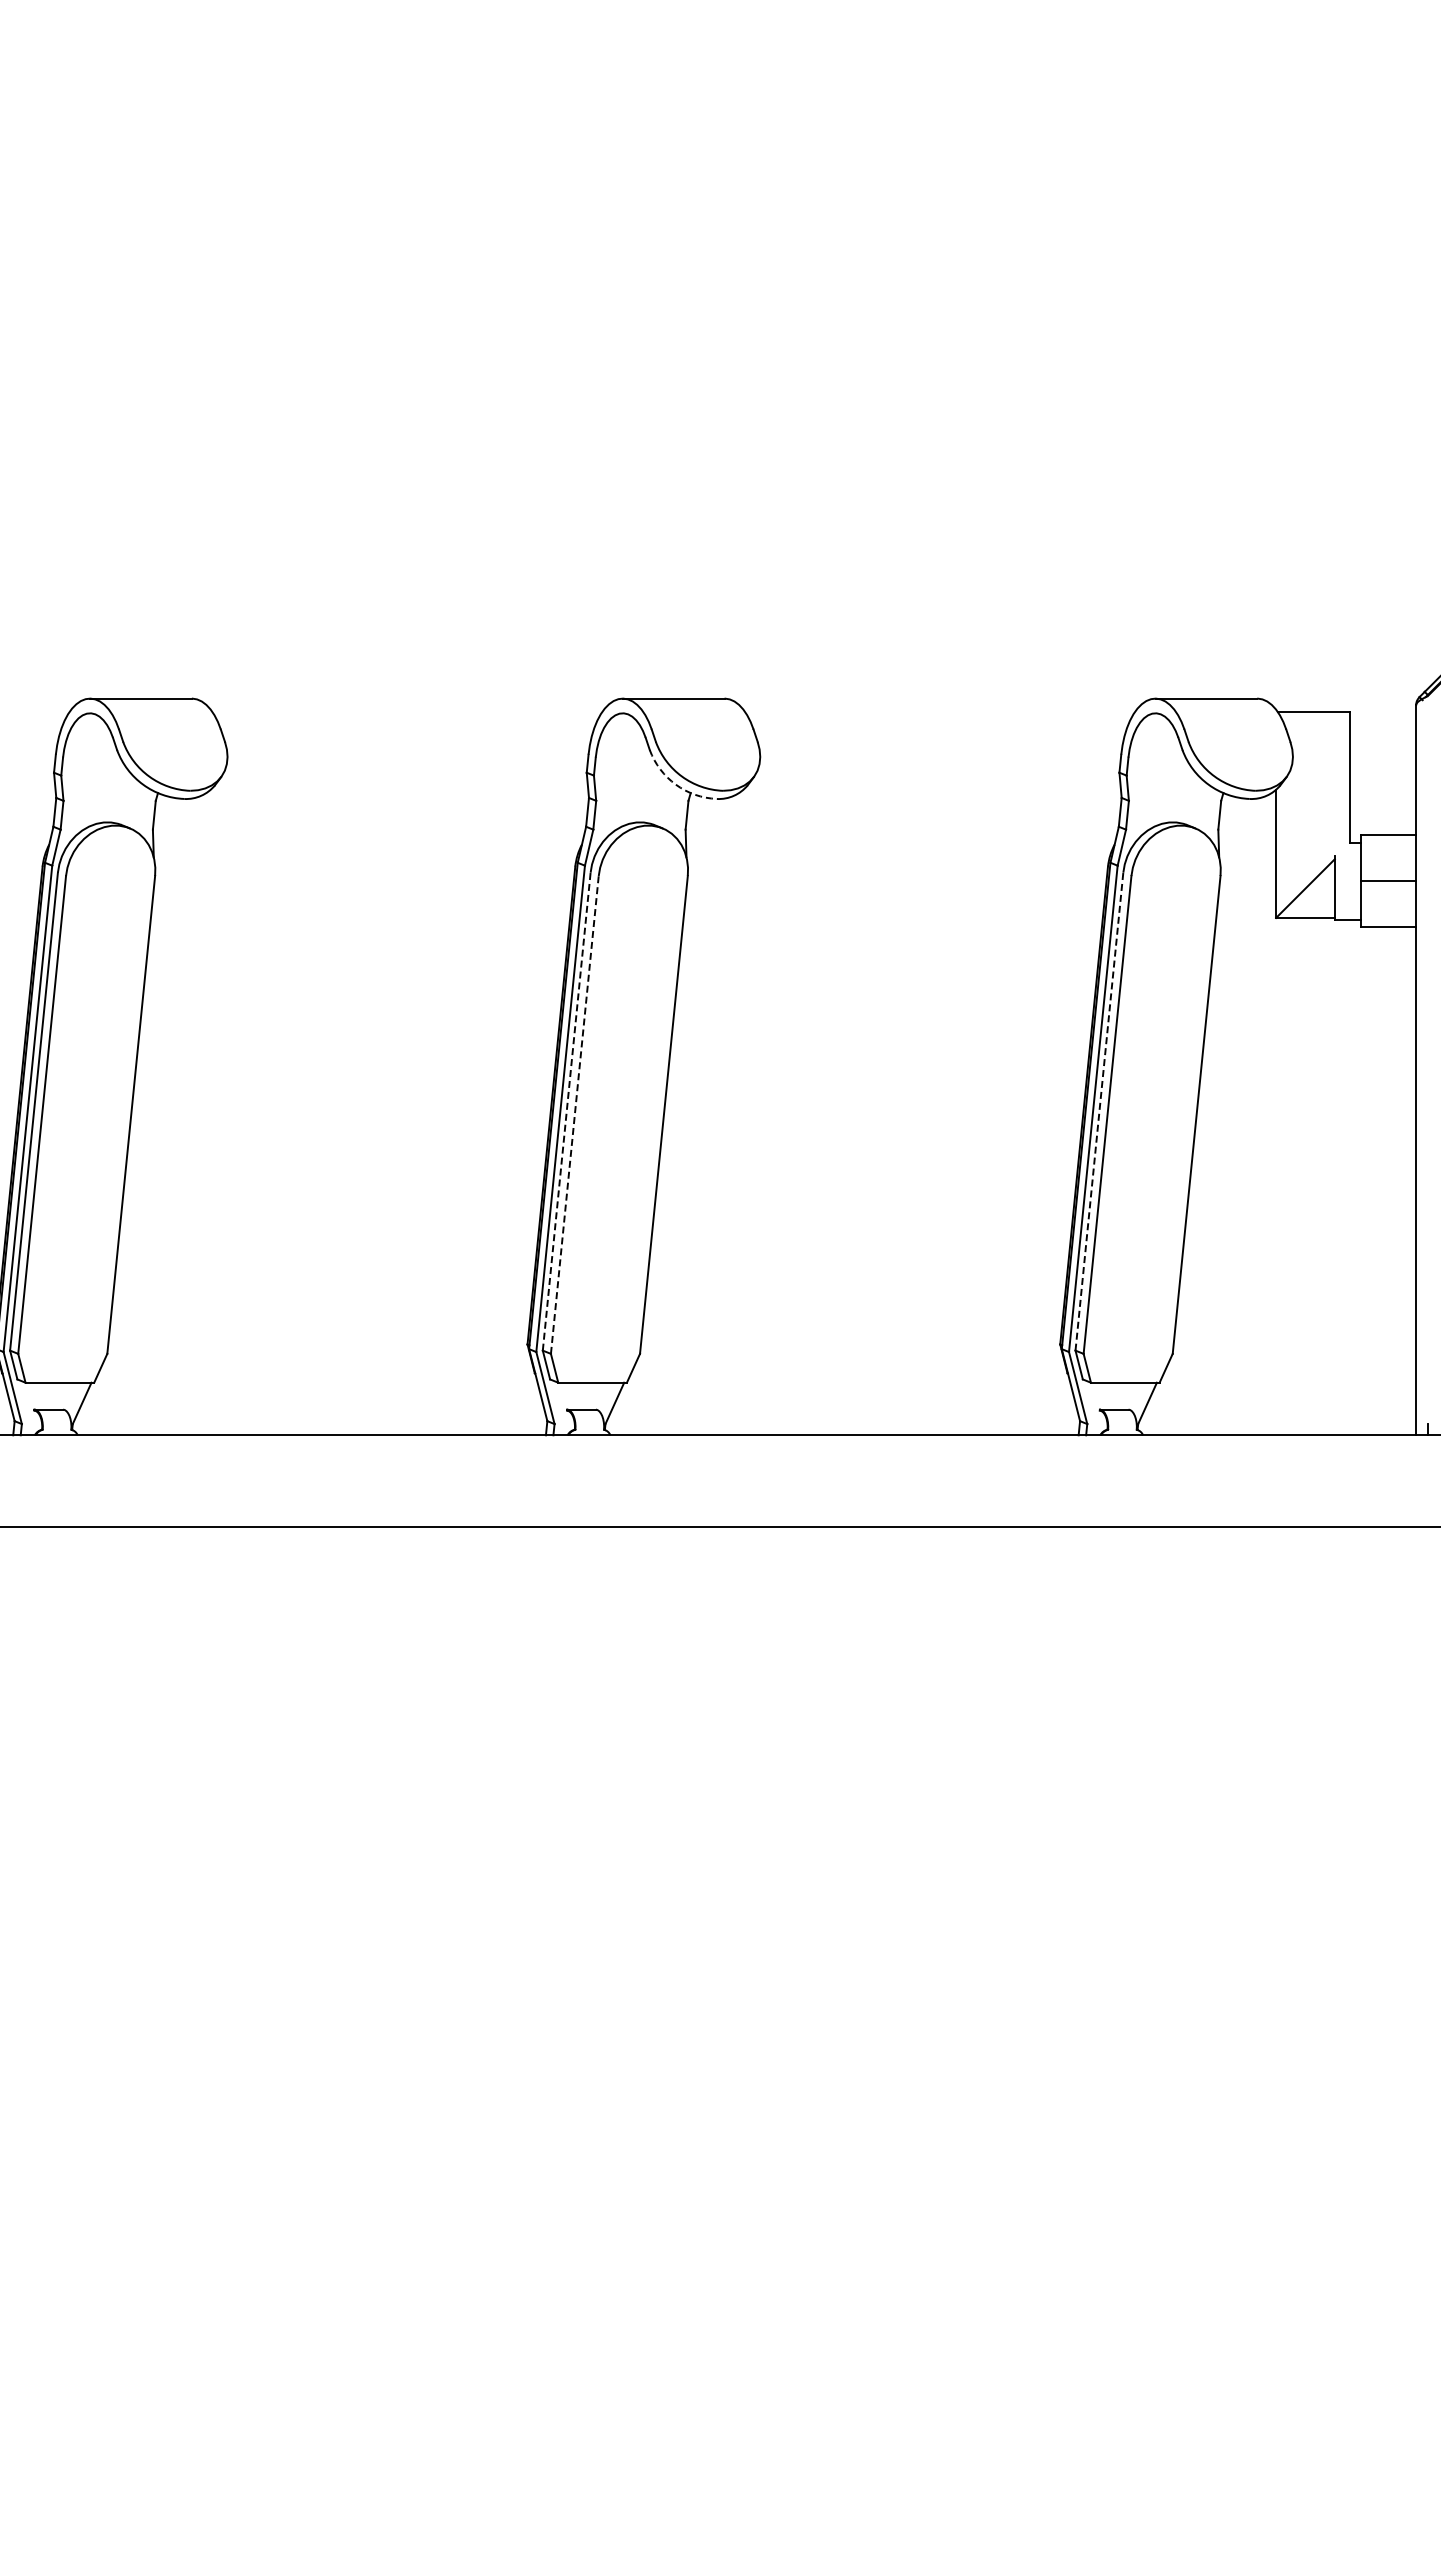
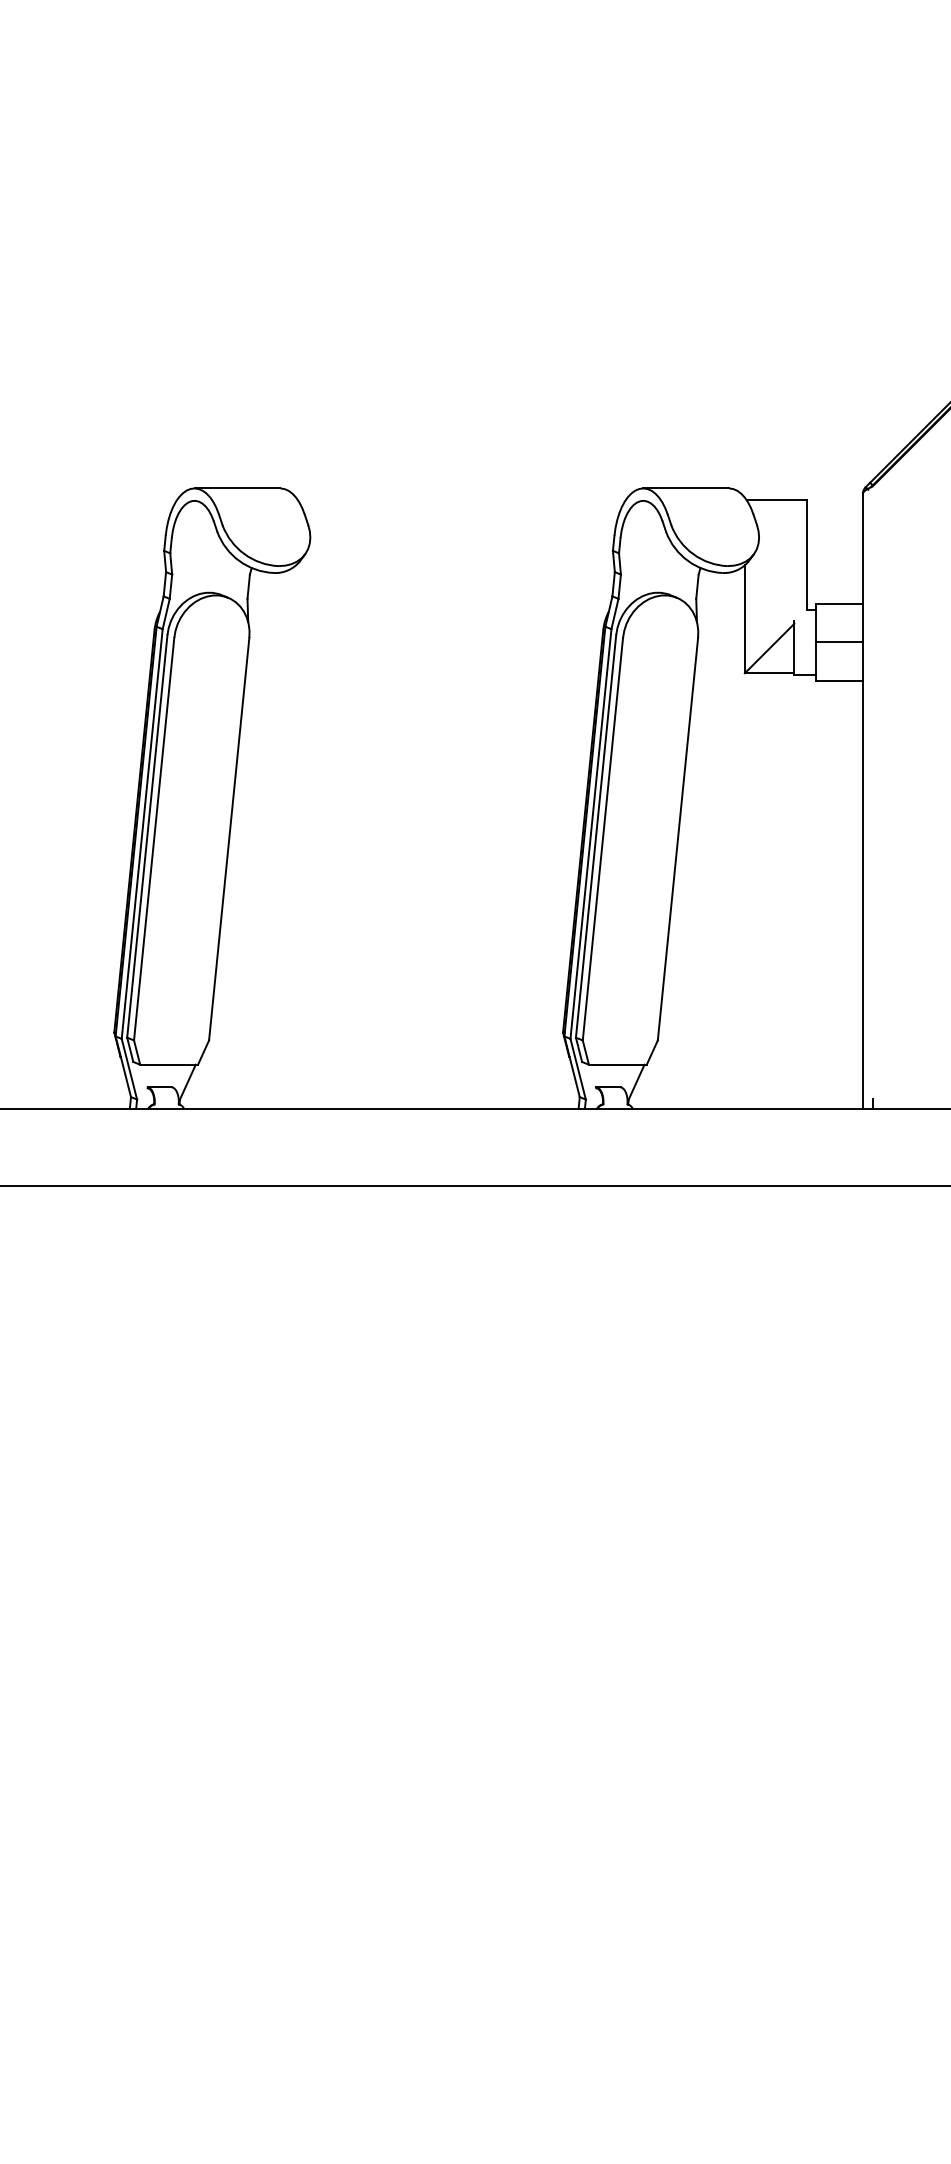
arc: (675, 784) -> (238, 560), dashed -> solid
line: (566, 1111) -> (147, 836), dashed -> solid
line: (1099, 1111) -> (596, 836), dashed -> solid
line: (574, 1114) -> (153, 838), dashed -> solid

